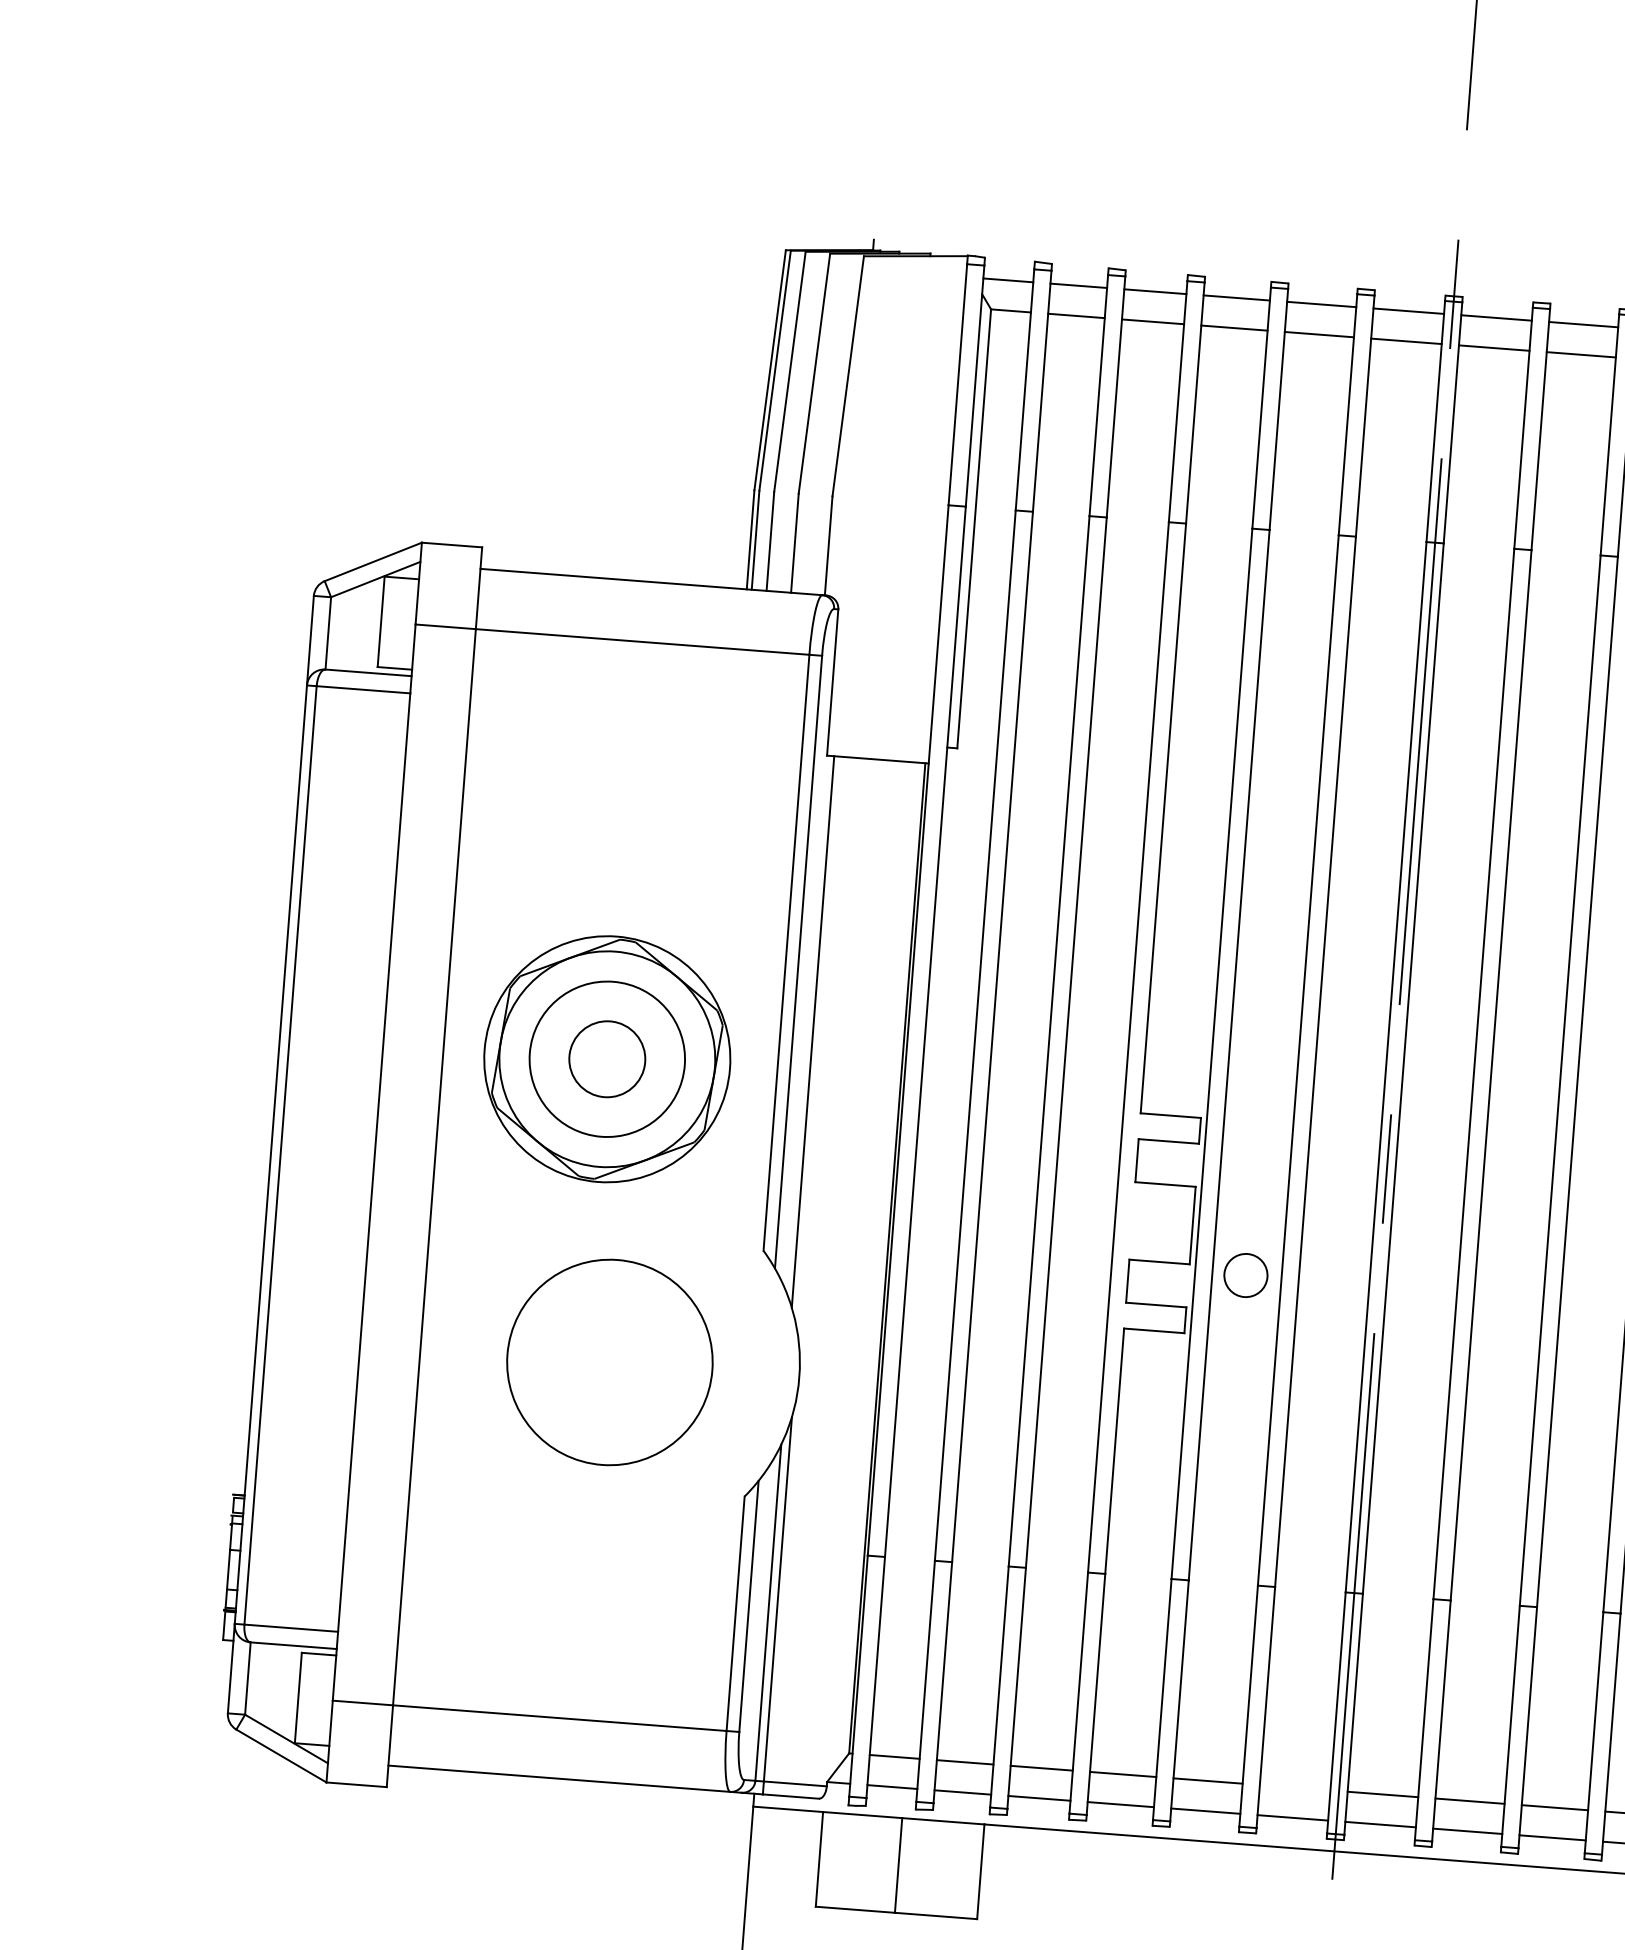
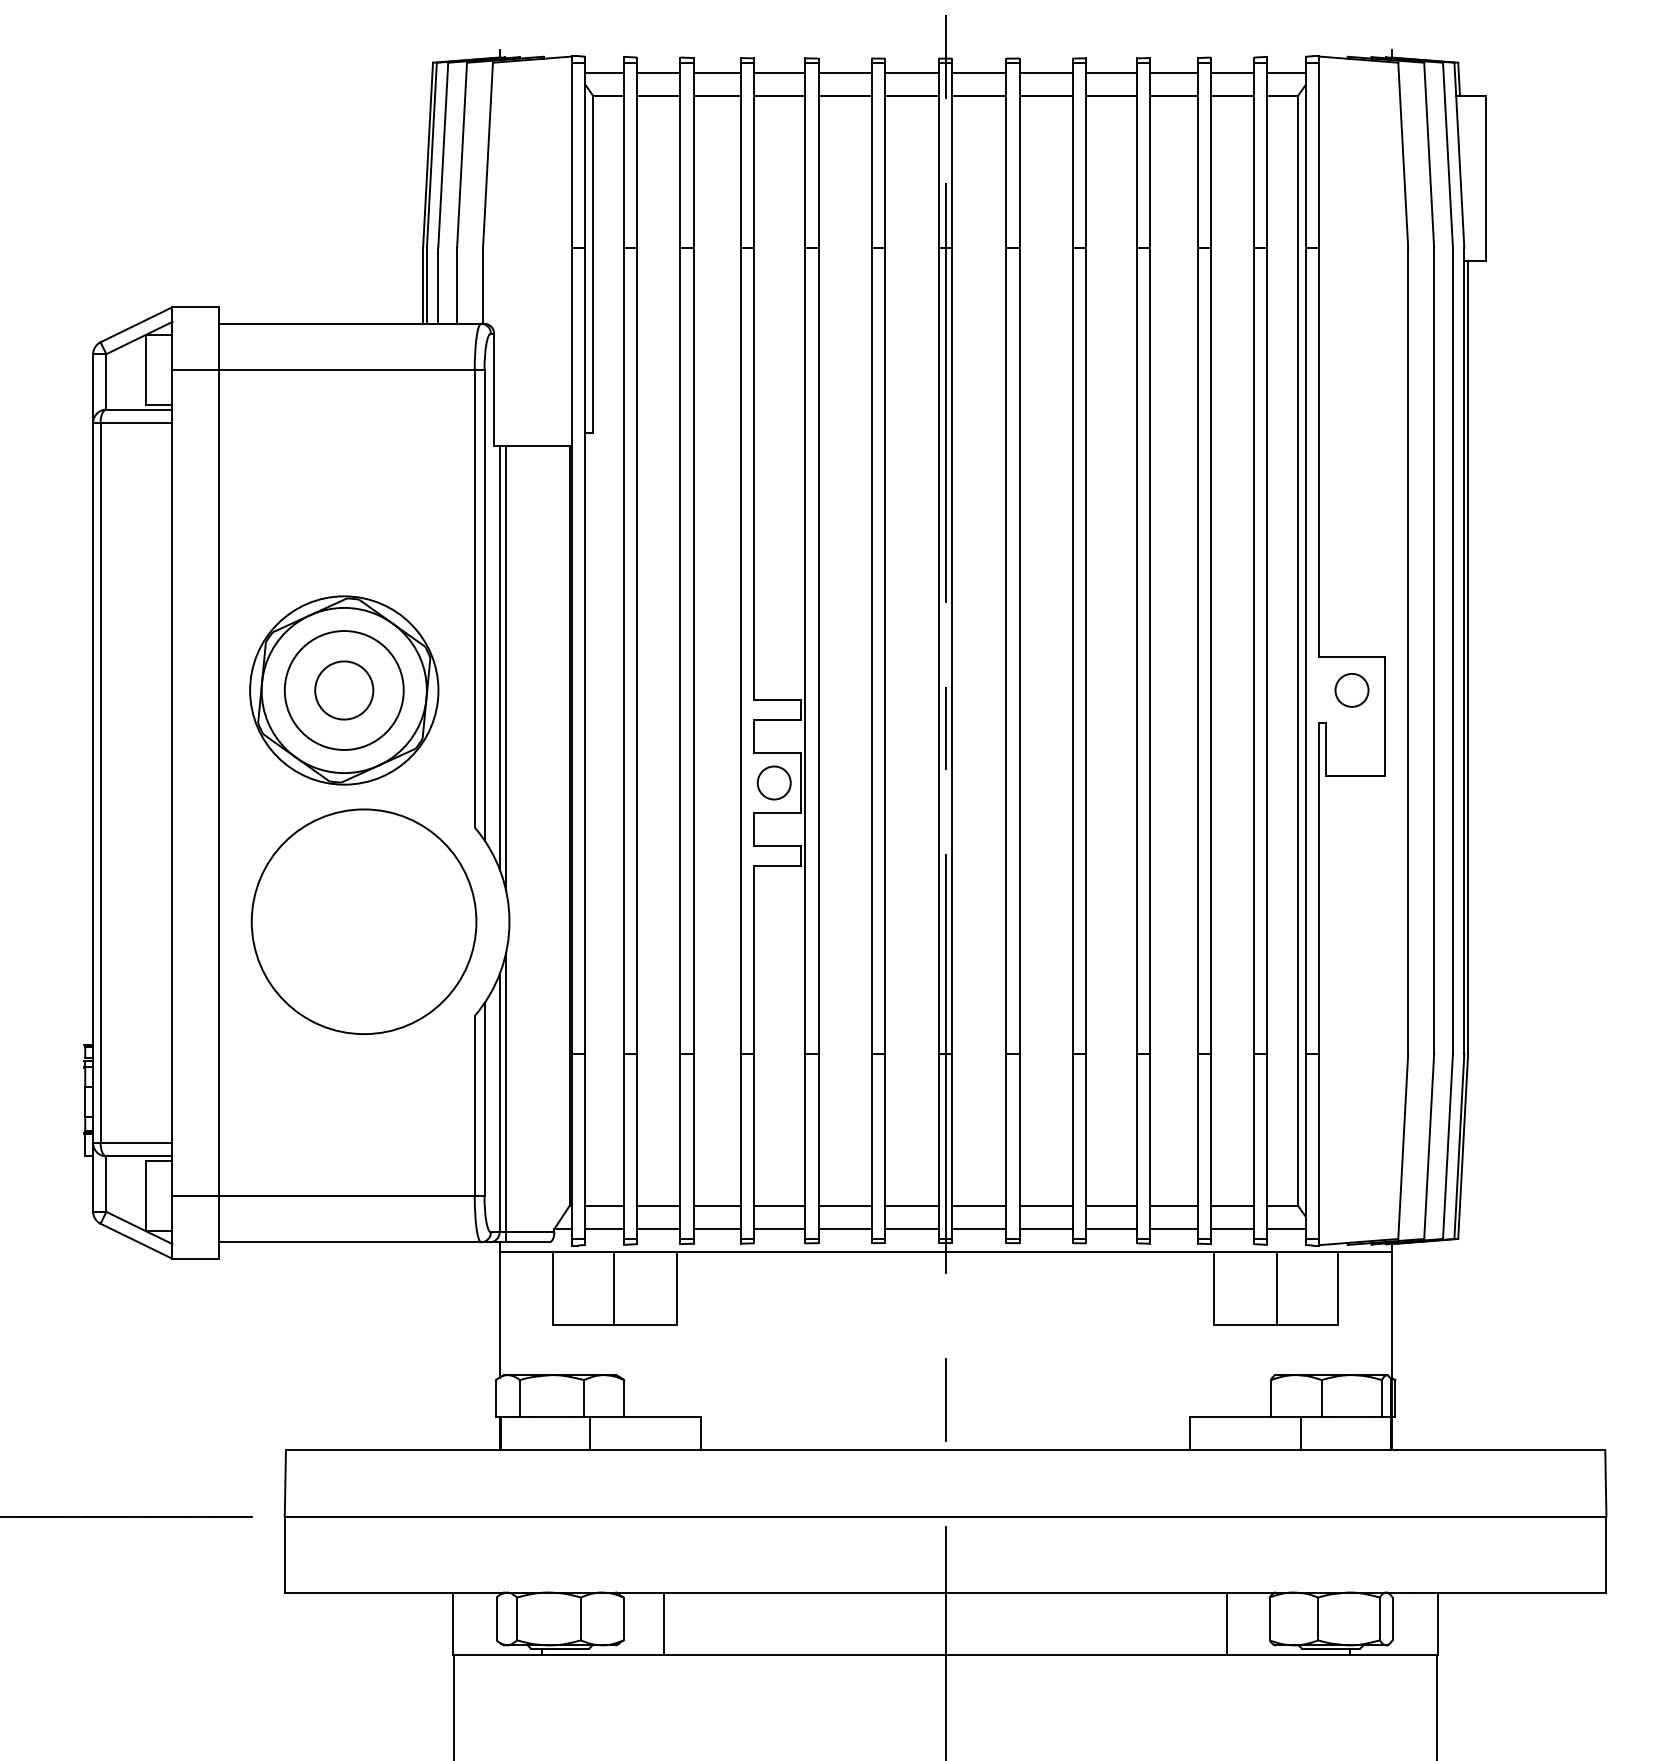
line: (820, 1045) -> (506, 667), added
circle: (1244, 1274) -> (773, 782), moved
circle: (609, 1362) -> (363, 921), size x1.43
line: (1294, 1787) -> (911, 1205), added

